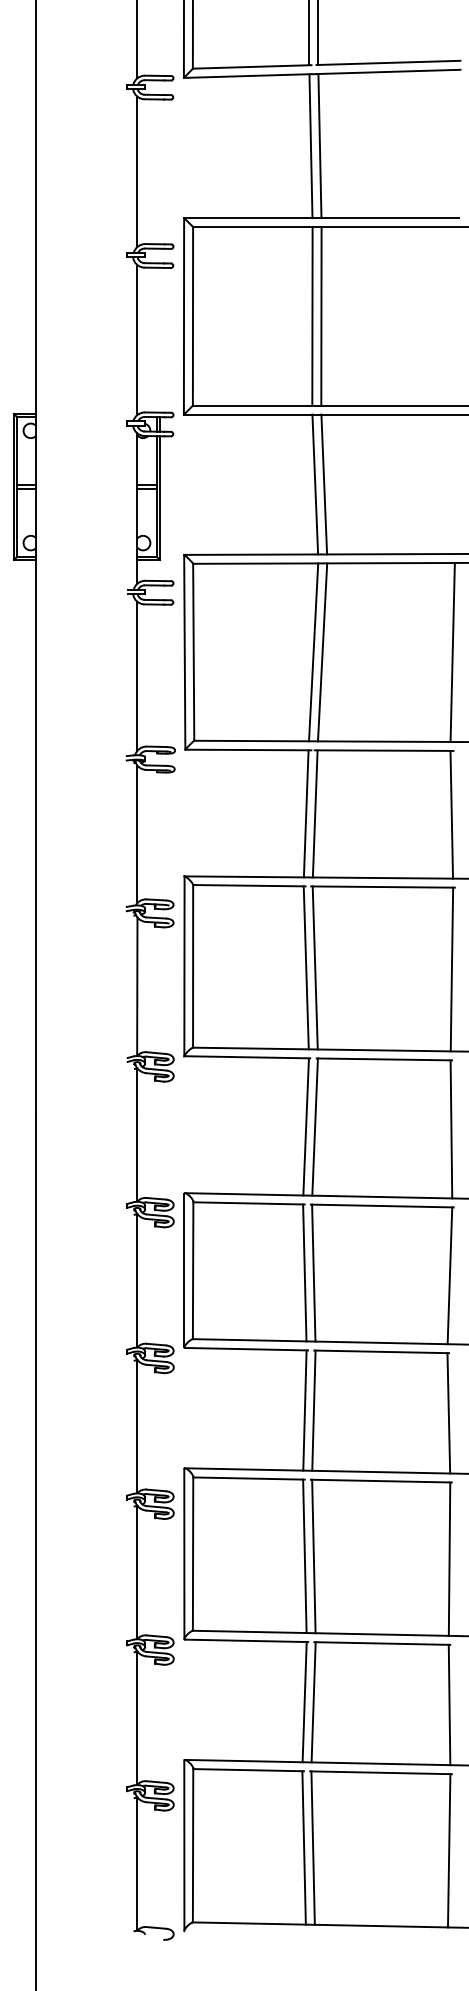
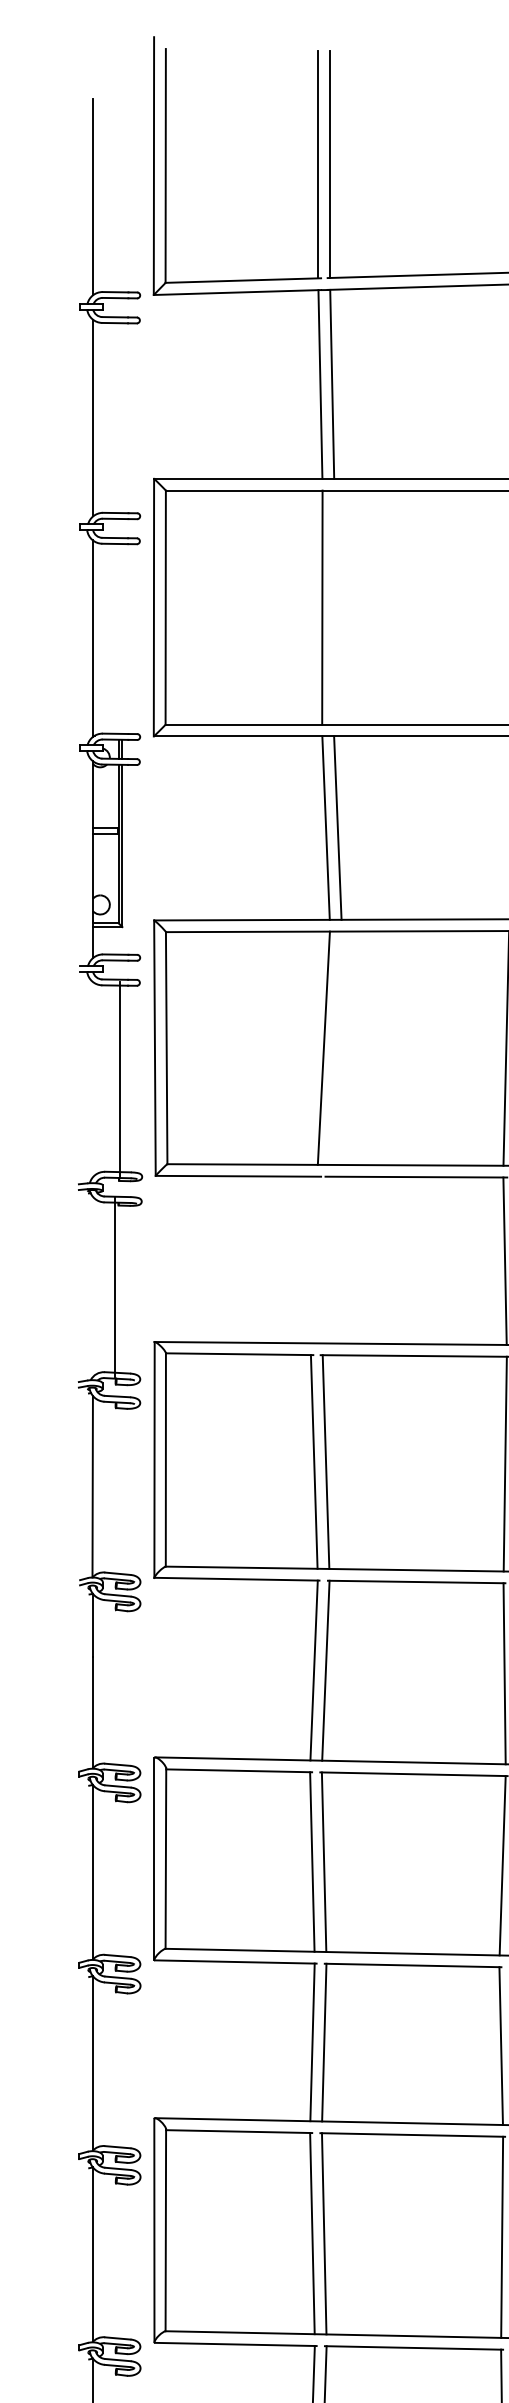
line: (321, 316) -> (334, 607), removed
line: (322, 652) -> (335, 1048), removed
line: (137, 675) -> (120, 1078), moved
line: (305, 813) -> (313, 1259), removed
line: (314, 813) -> (325, 1259), removed
line: (137, 834) -> (115, 1287), moved

